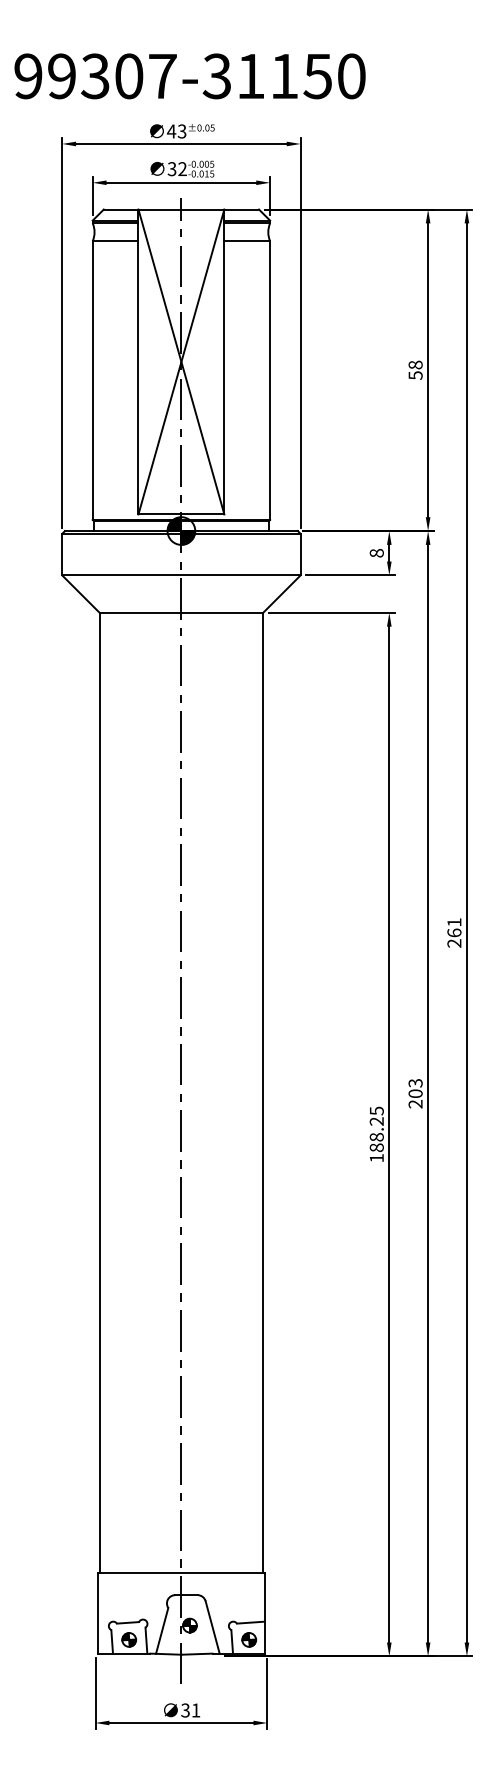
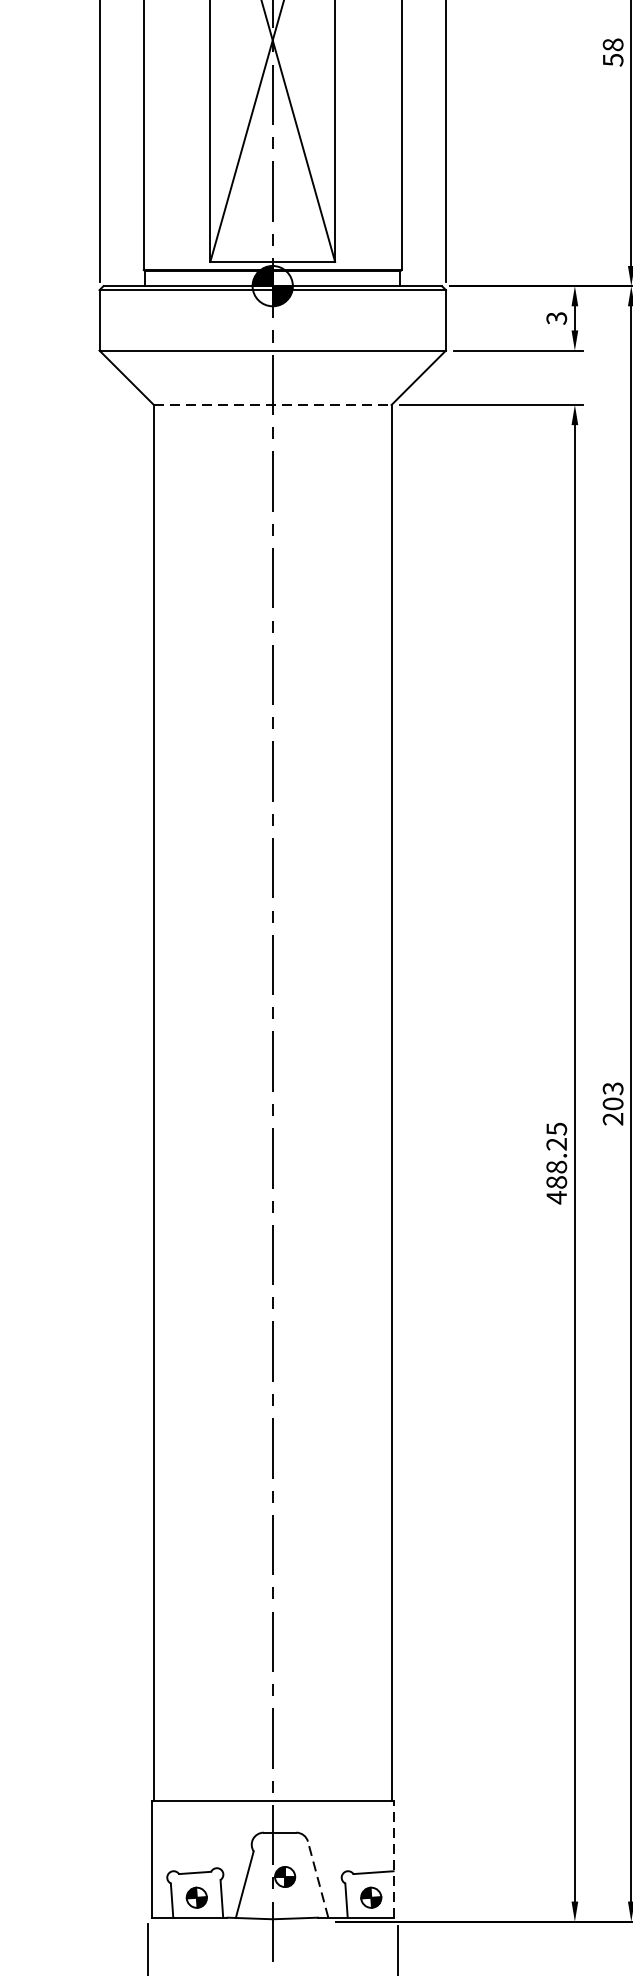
text: (376, 552) -> (556, 317), 8 -> 3
line: (181, 612) -> (272, 404), solid -> dashed
text: (376, 1157) -> (556, 1196), 188.25 -> 488.25
line: (264, 1612) -> (393, 1857), solid -> dashed
line: (212, 1626) -> (317, 1878), solid -> dashed

